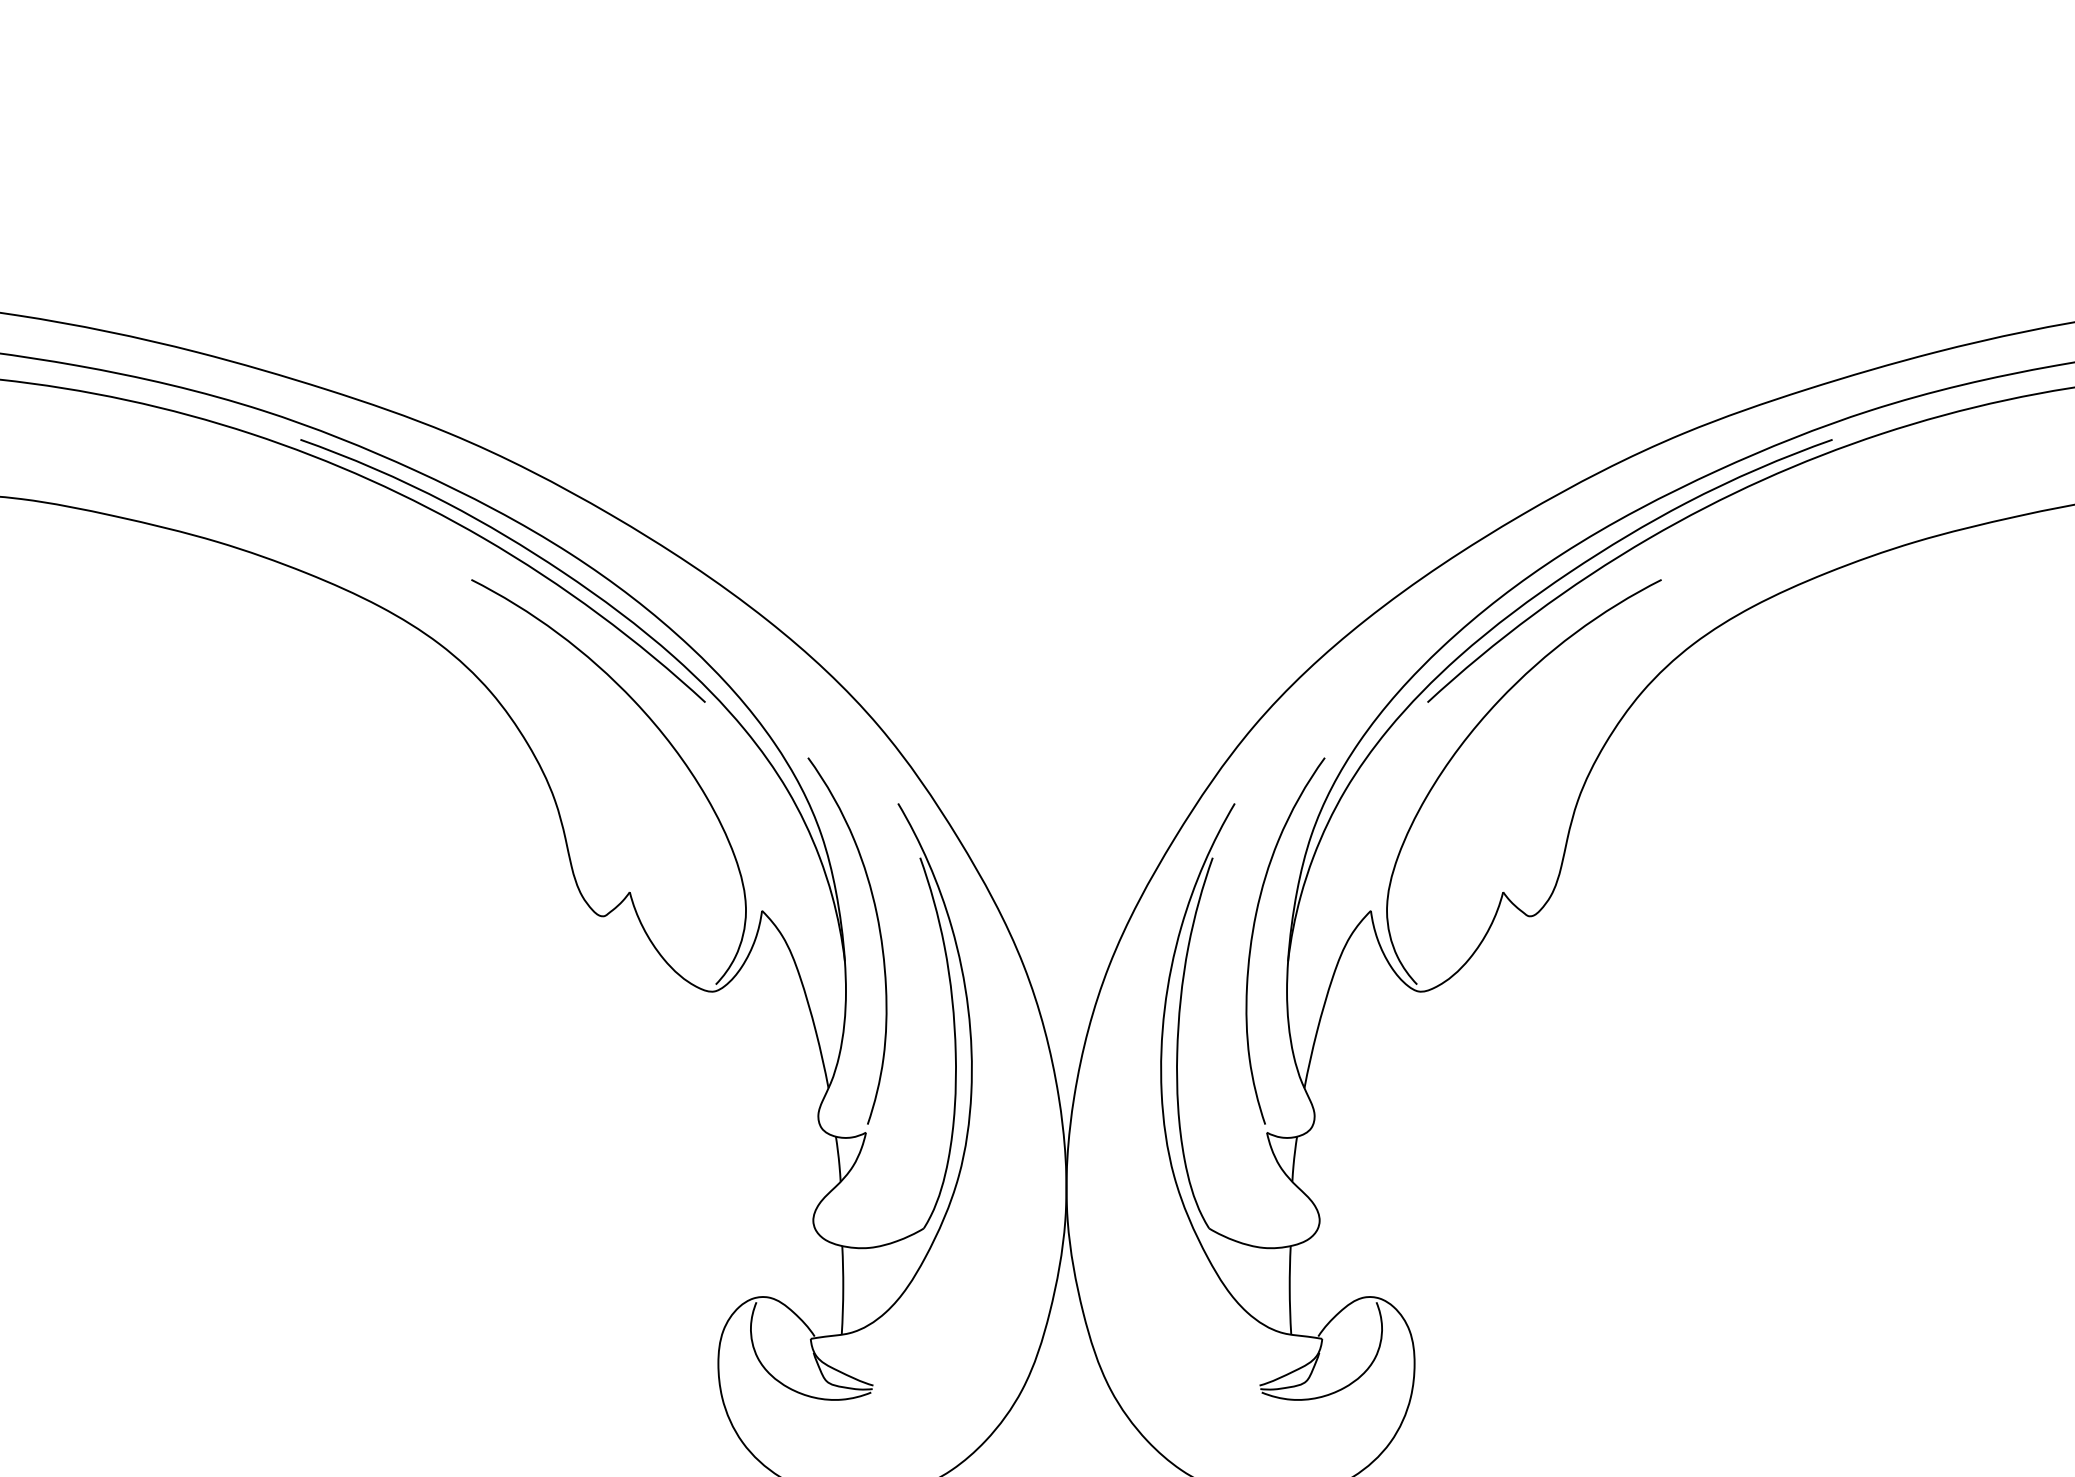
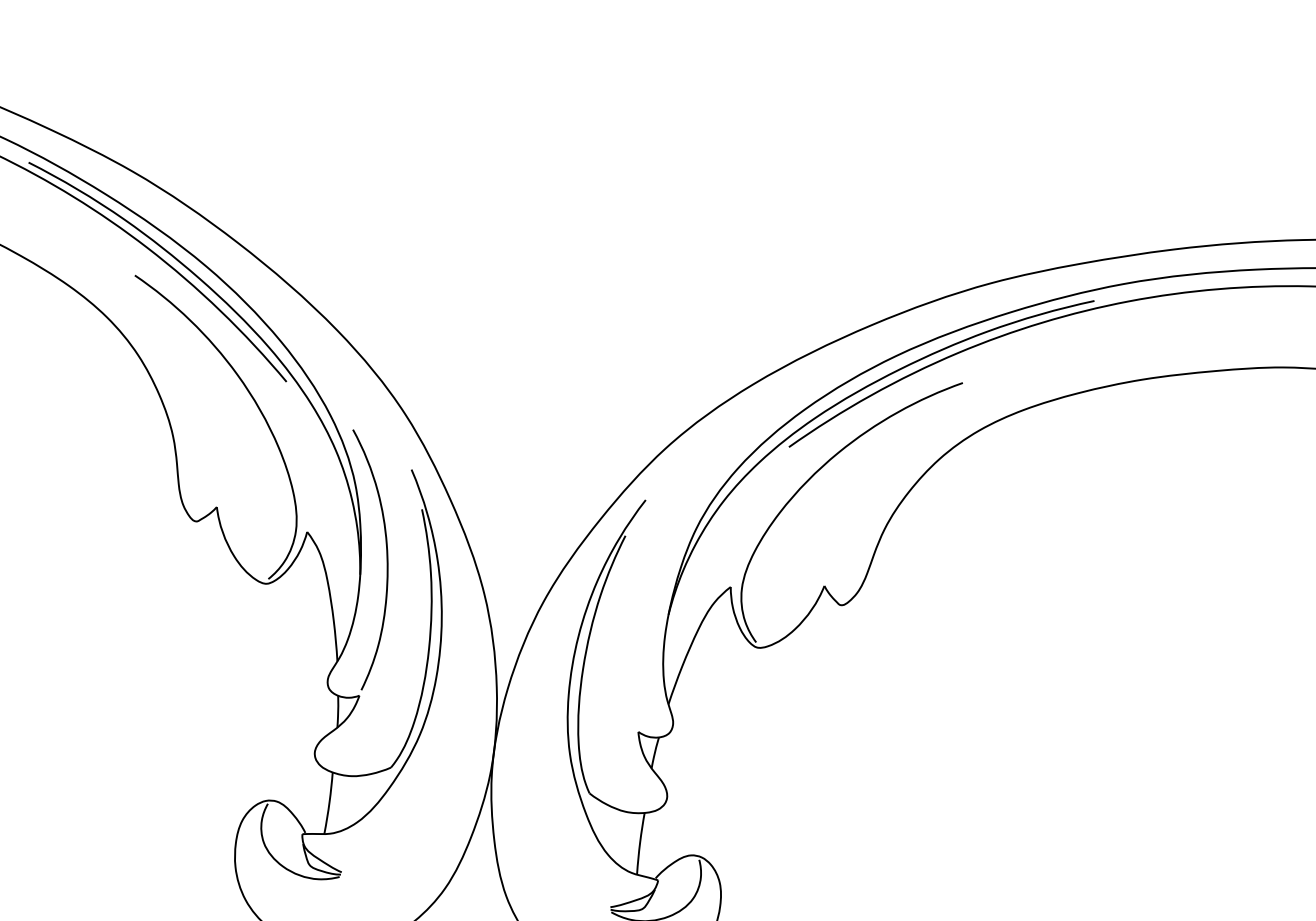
curve: (1253, 935) -> (646, 593), removed

